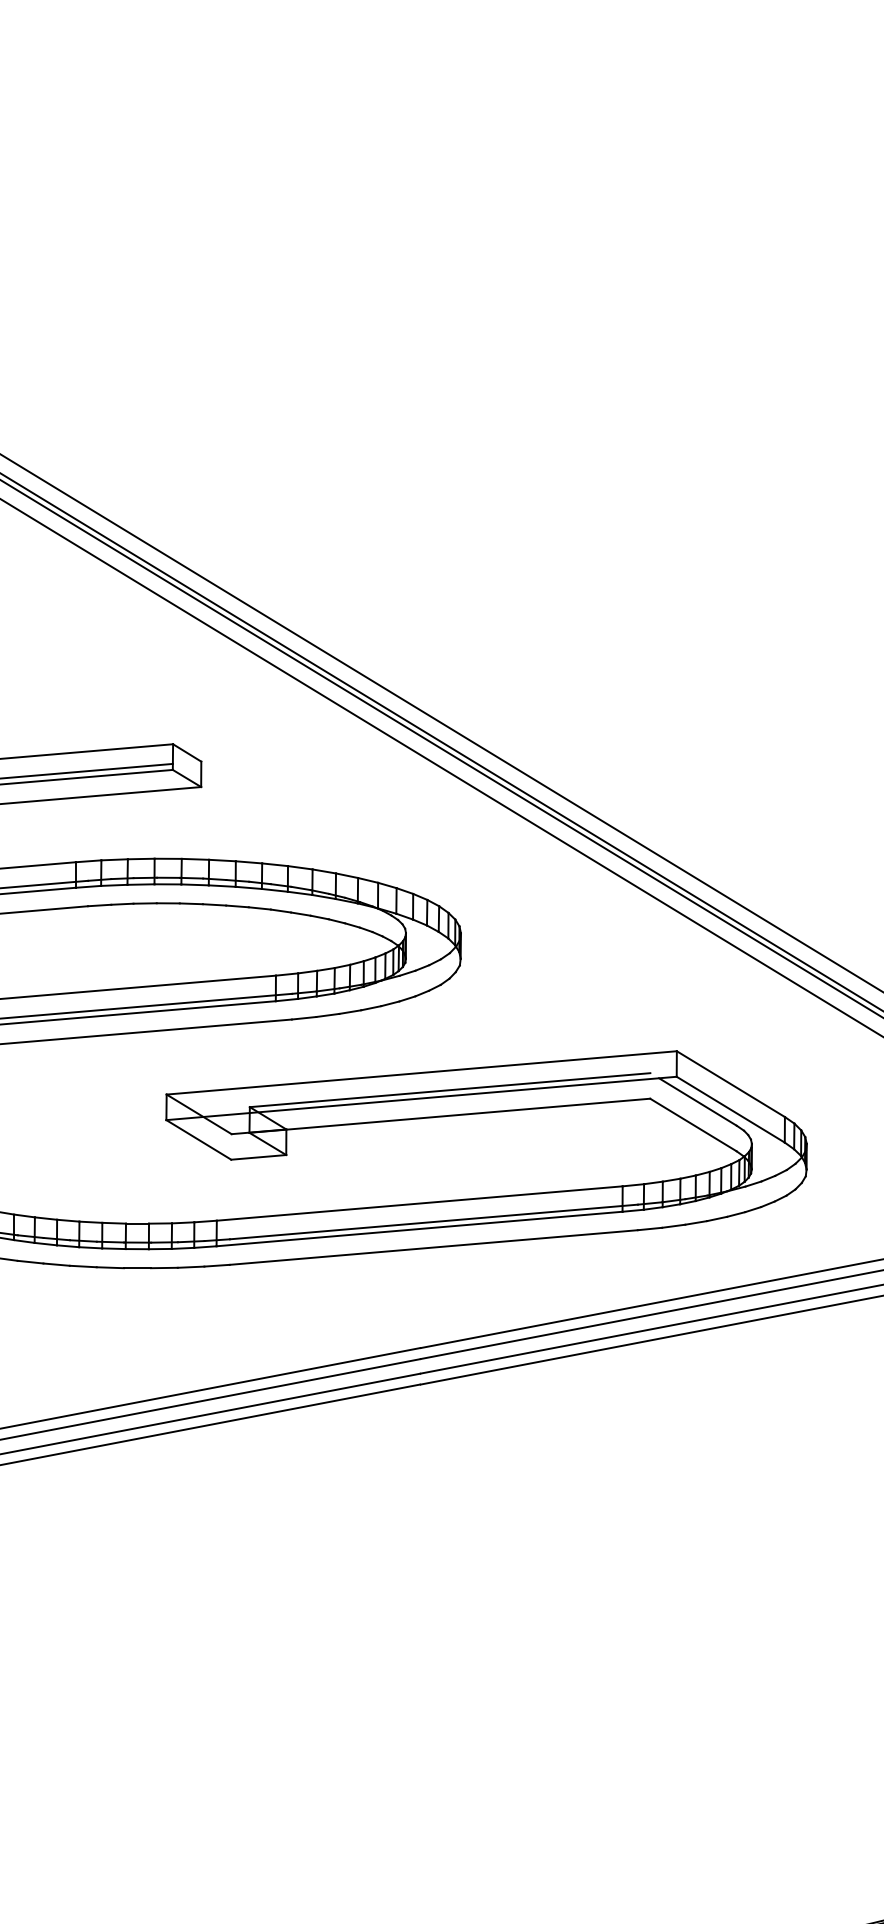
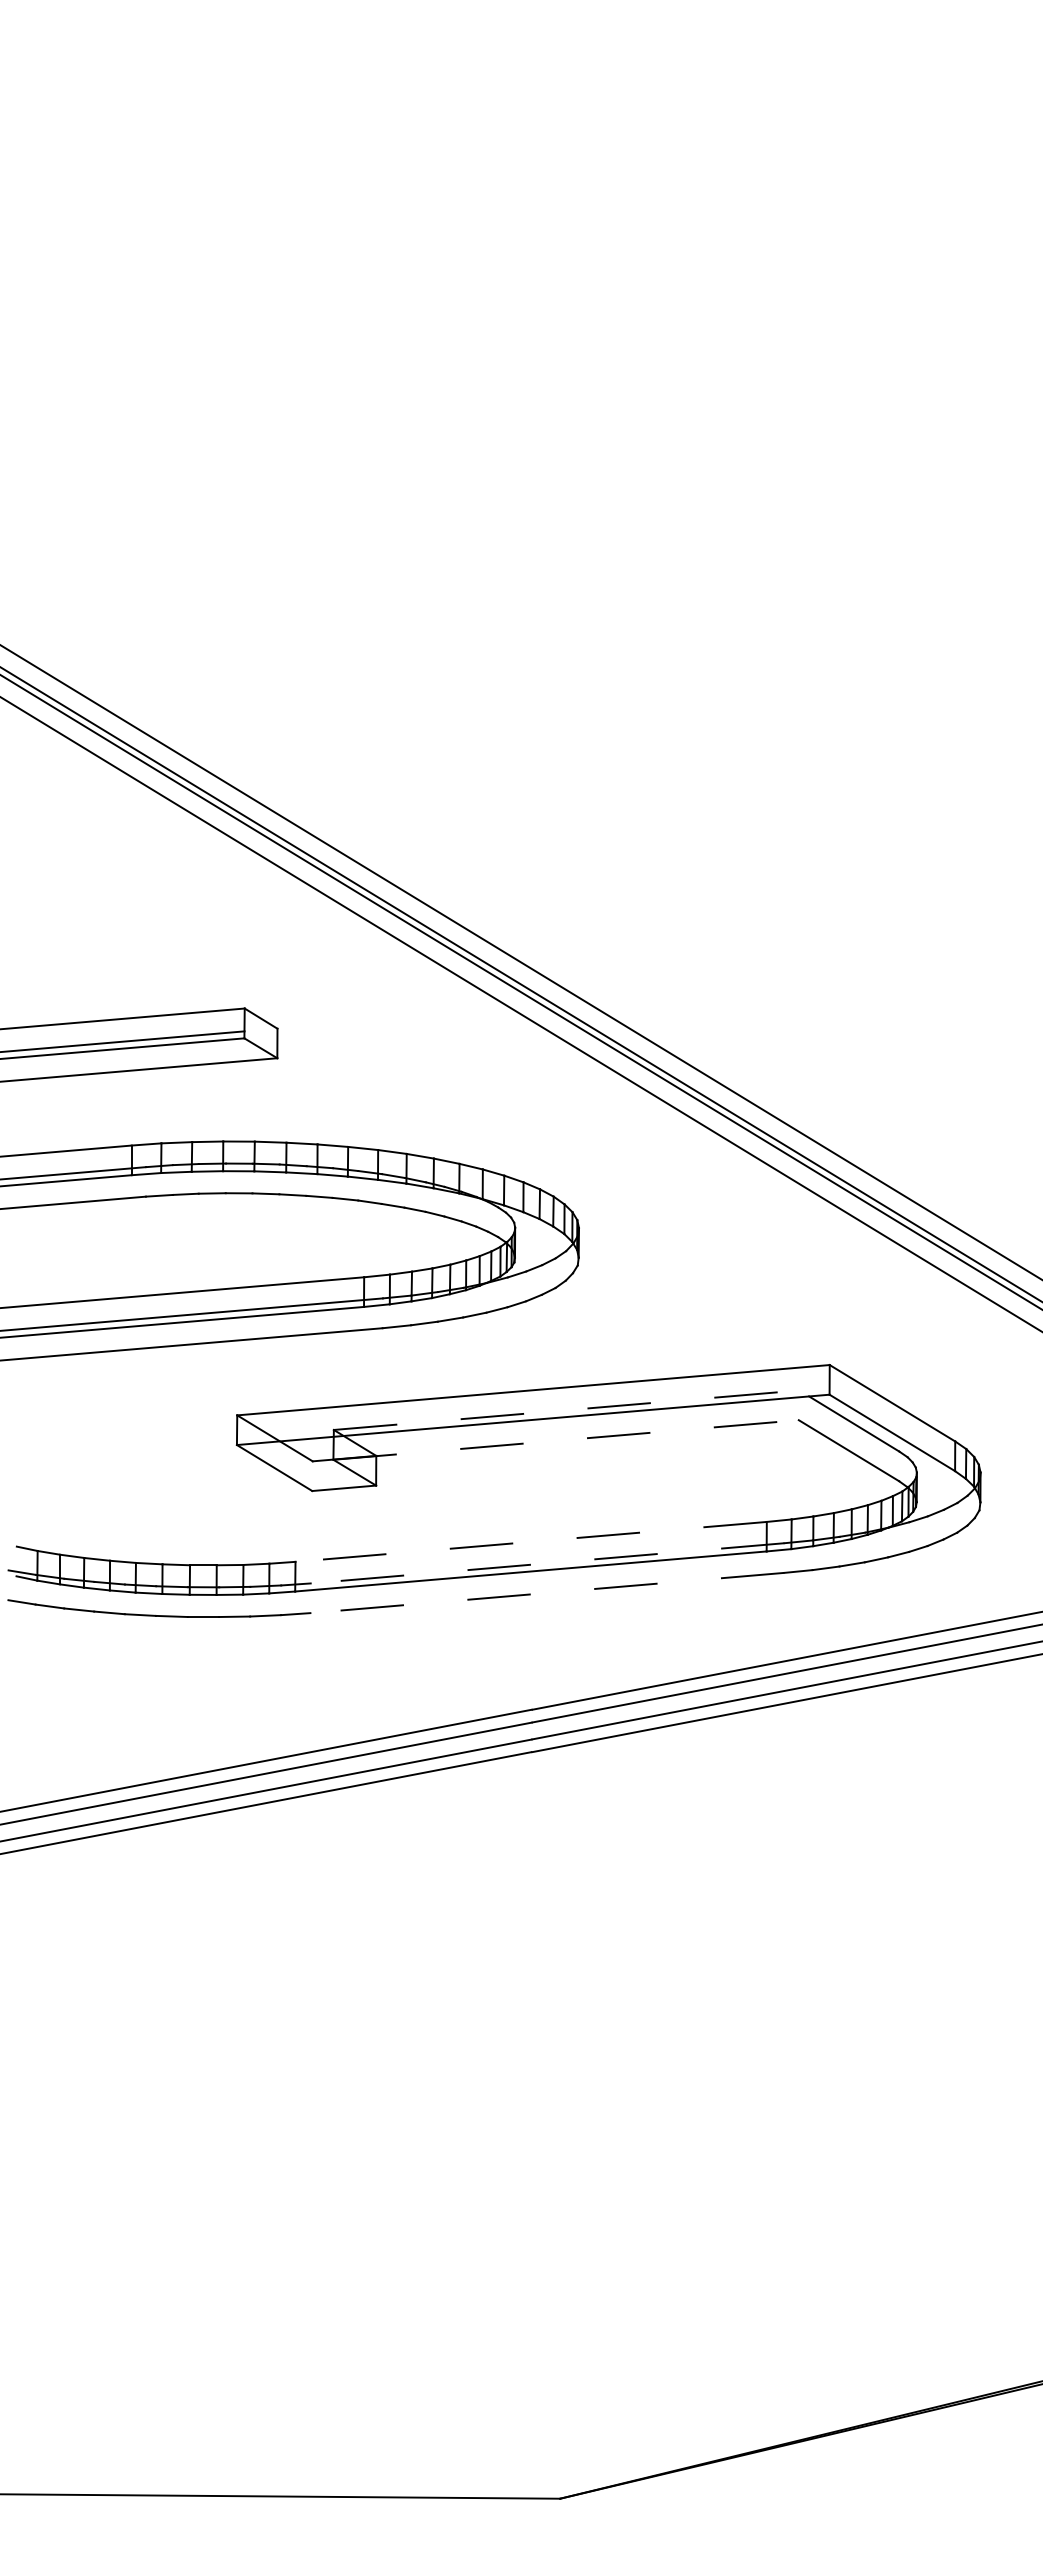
line: (450, 1090) -> (566, 1410), solid -> dashed
line: (450, 1116) -> (566, 1440), solid -> dashed
line: (419, 1203) -> (530, 1541), solid -> dashed
line: (433, 1222) -> (547, 1563), solid -> dashed
line: (433, 1247) -> (547, 1593), solid -> dashed

